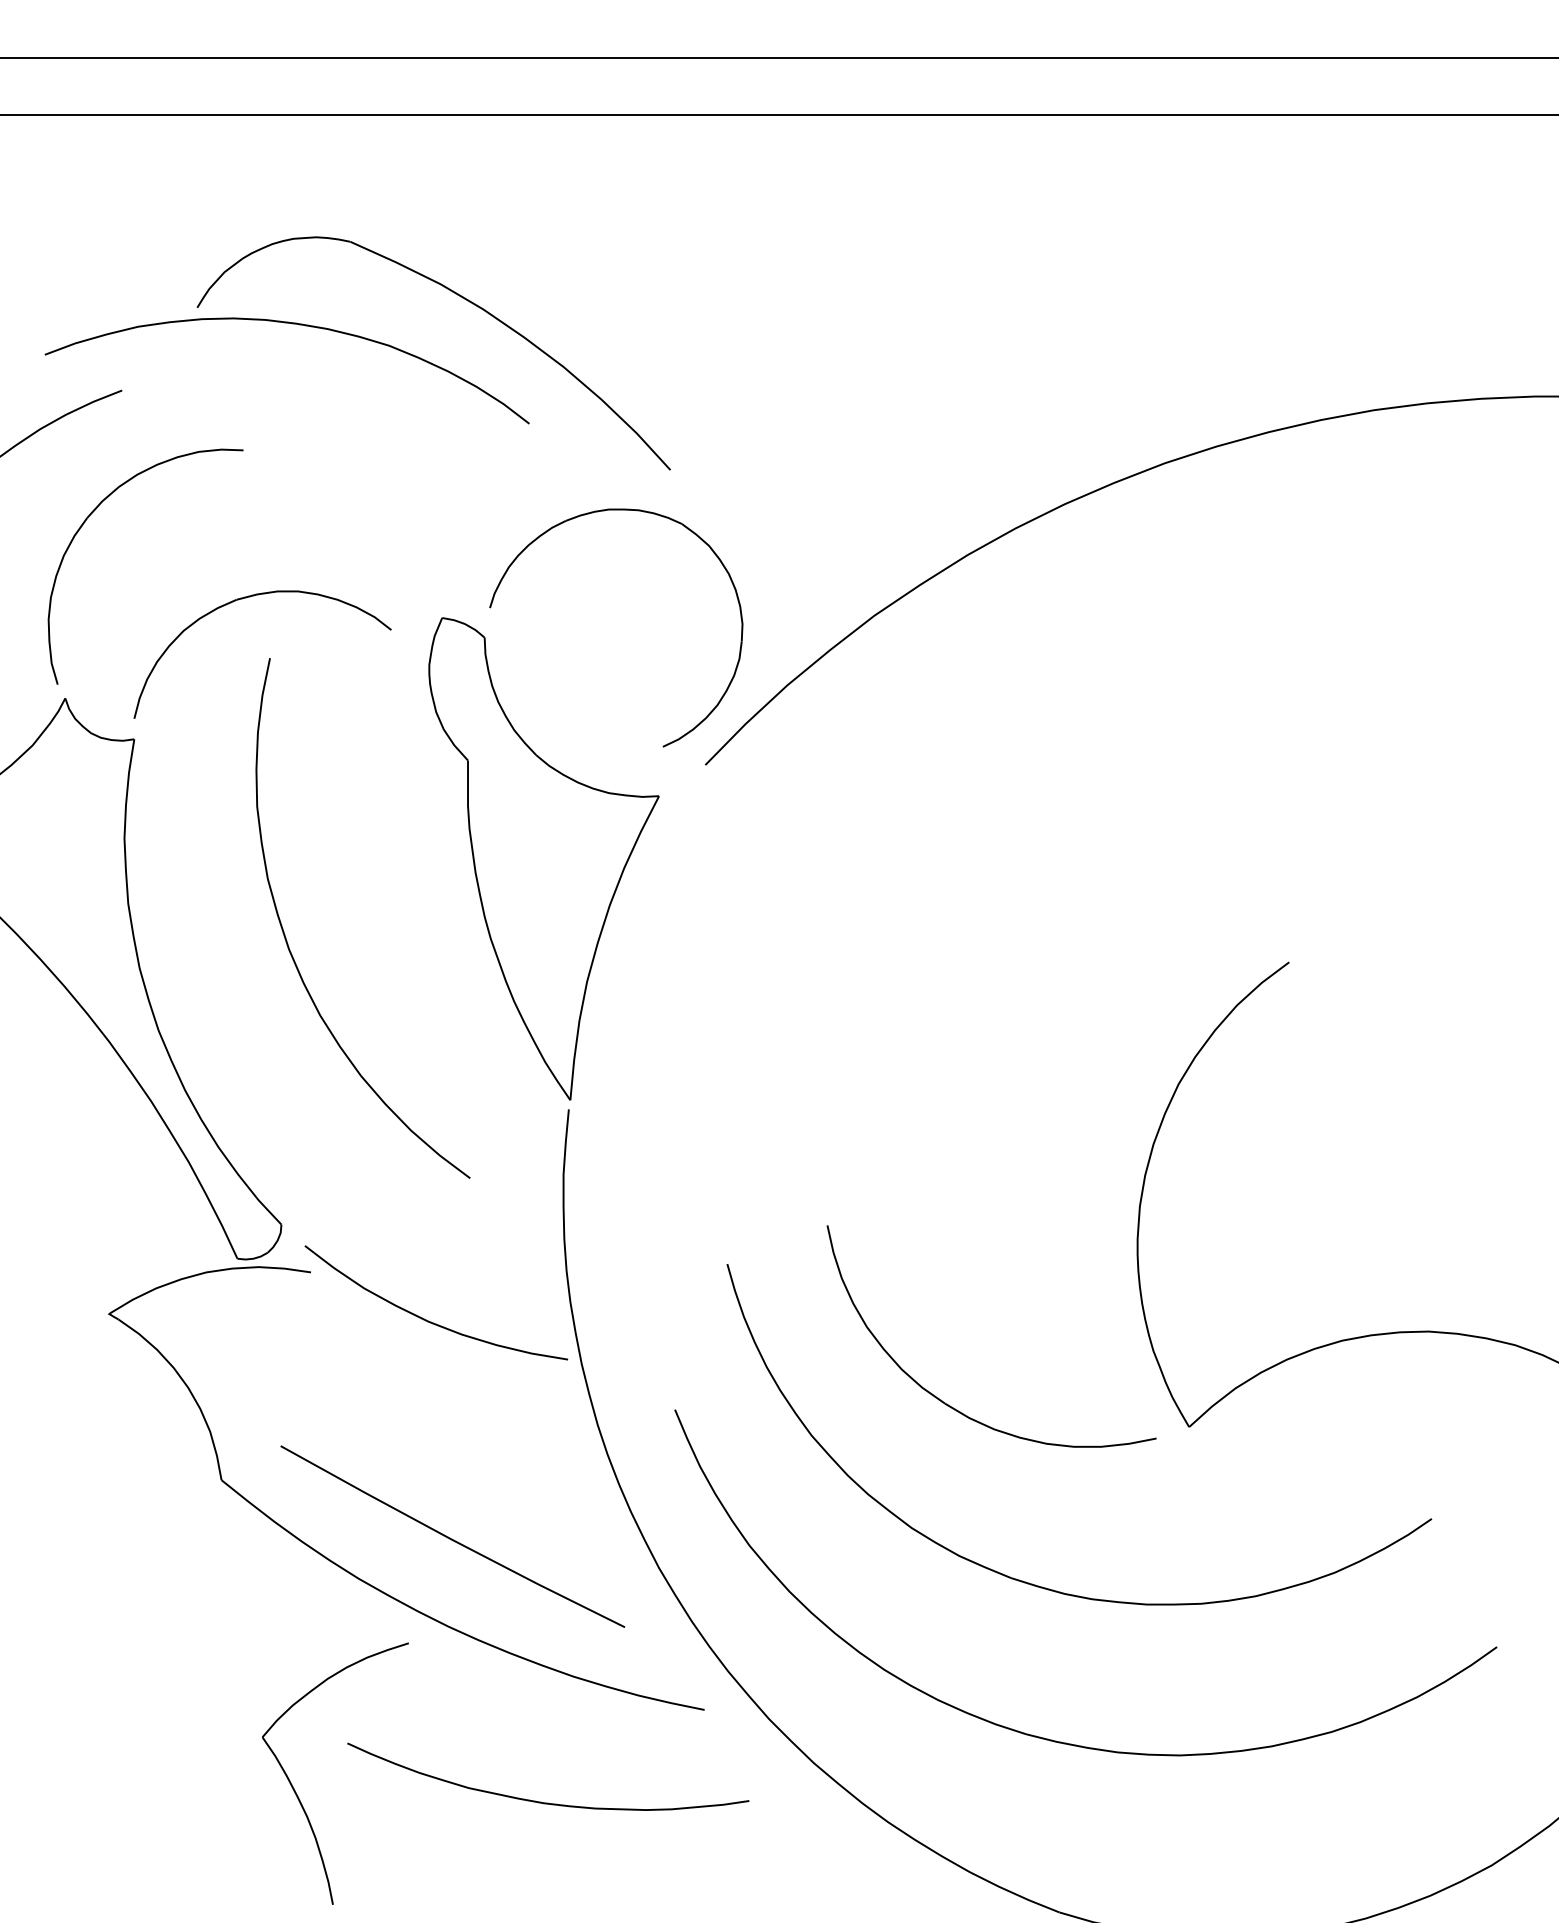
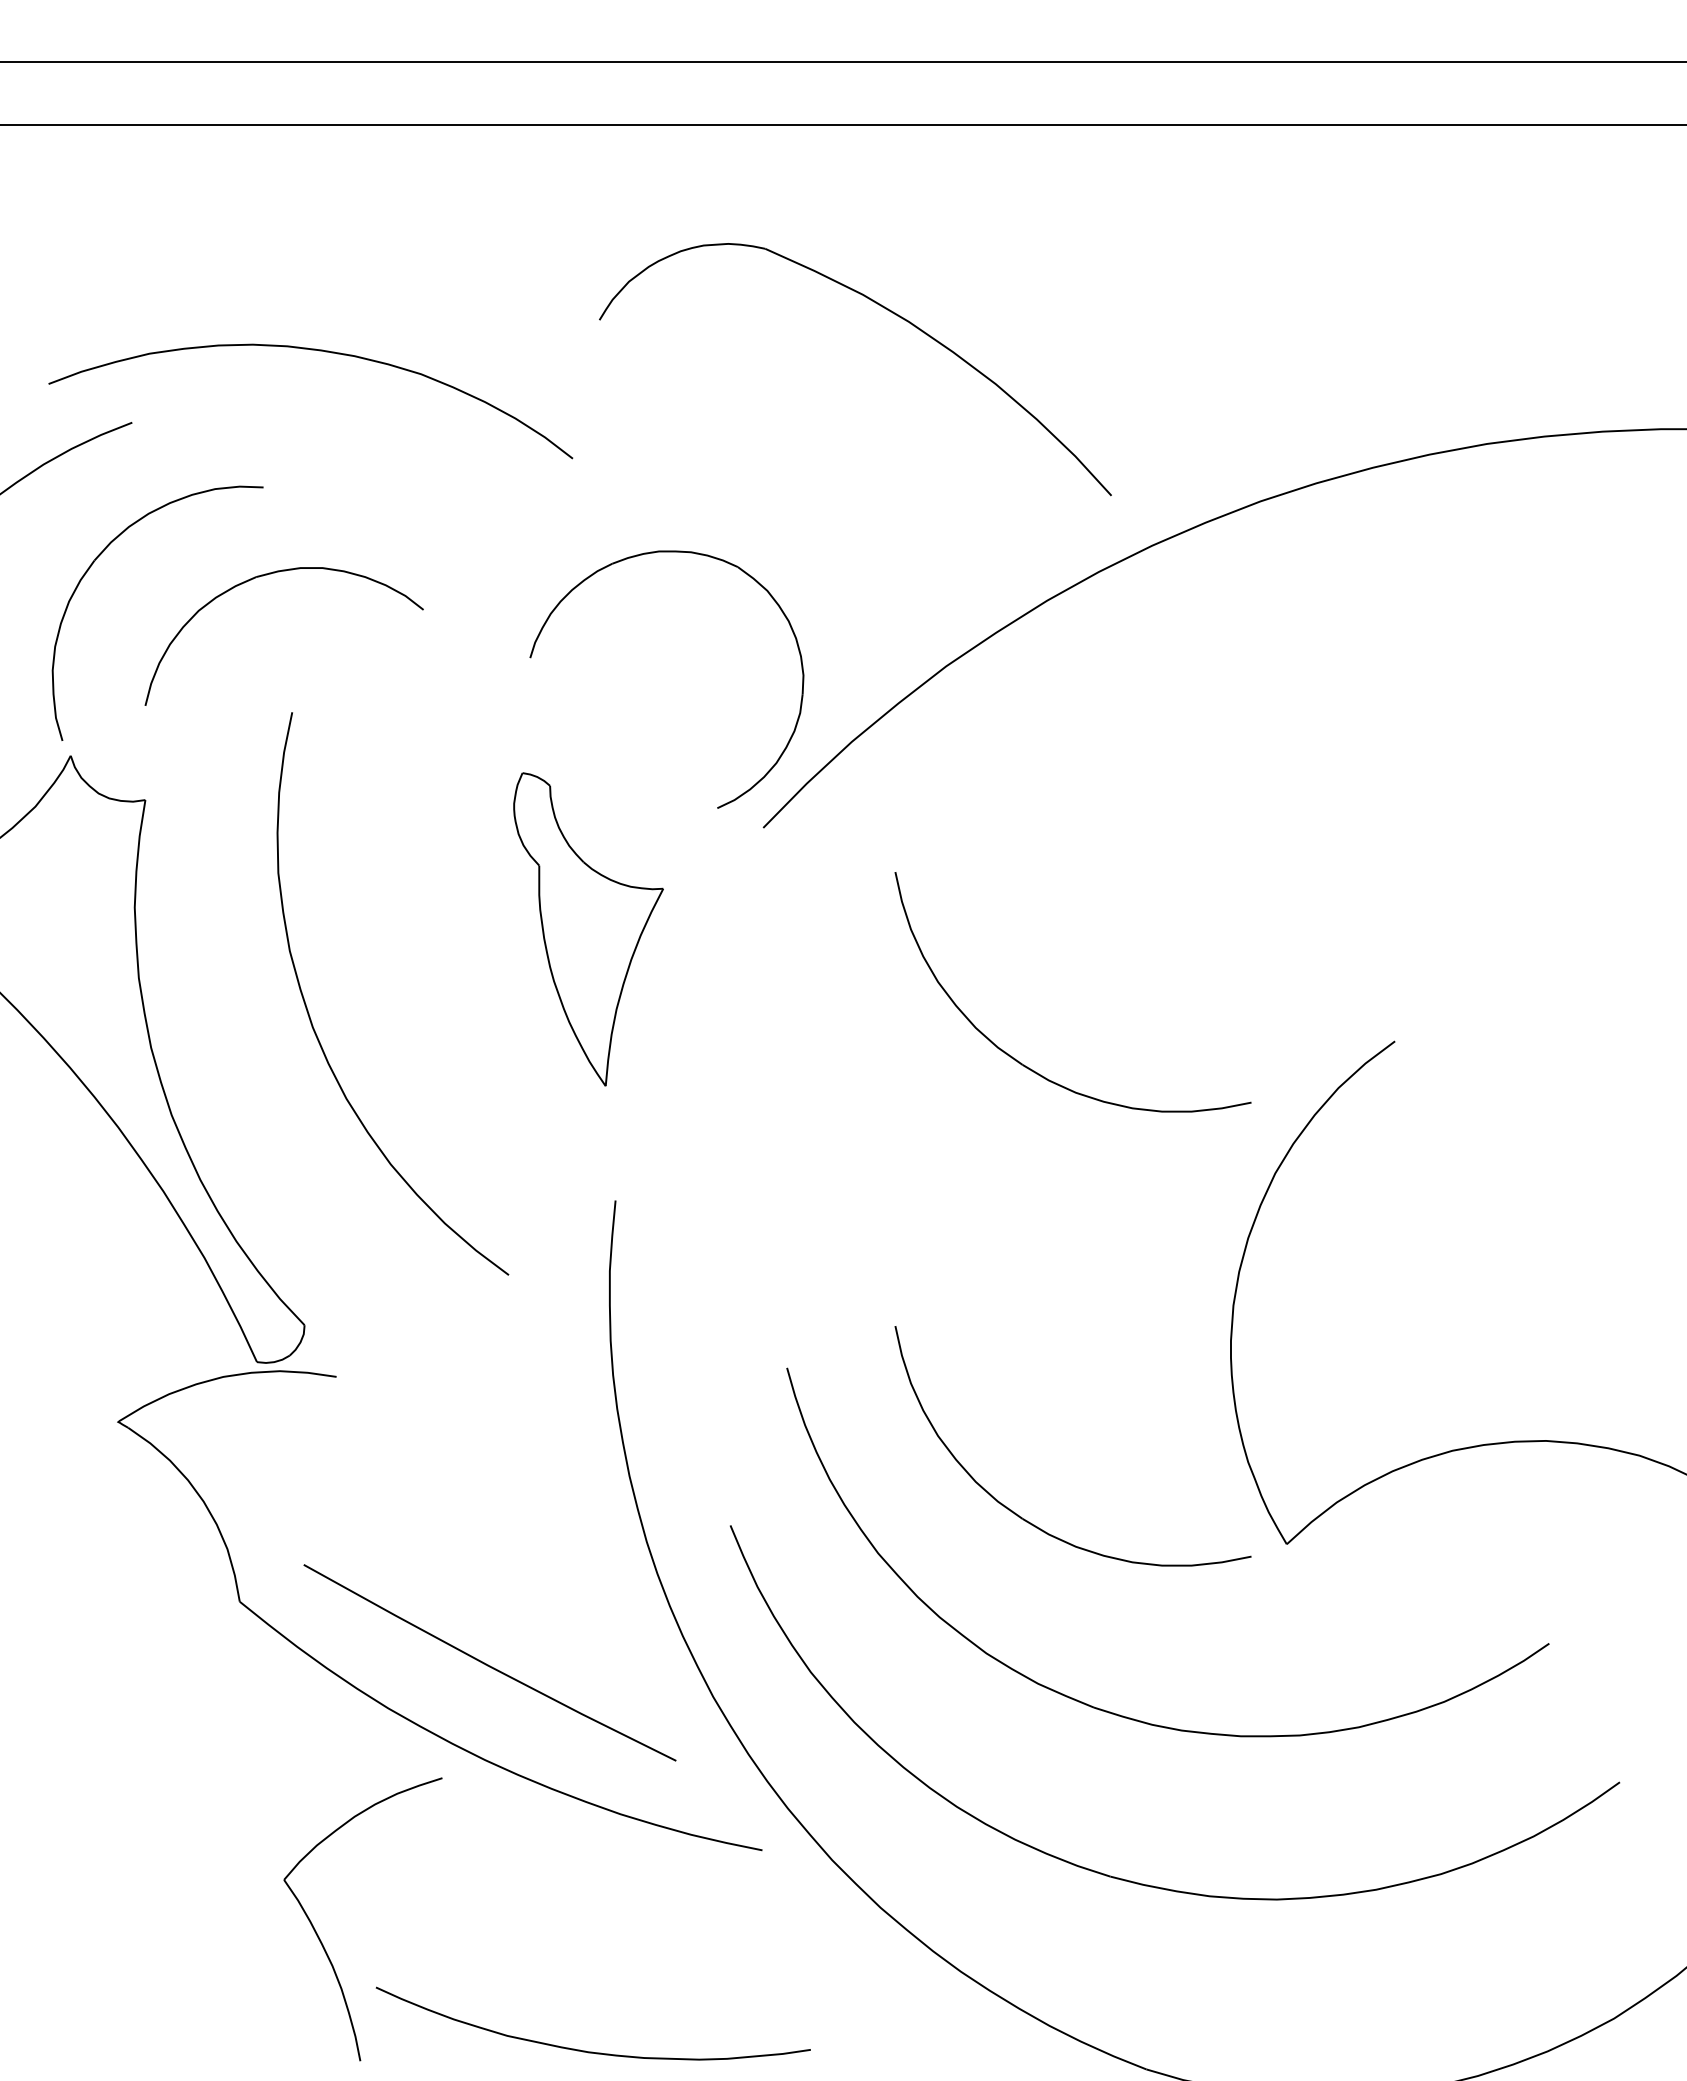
part: (466, 300) -> (890, 312), moved
part: (247, 598) -> (267, 575), moved
part: (543, 858) -> (588, 929), size x0.6
part: (951, 986) -> (1029, 1067), added
curve: (430, 1321) -> (465, 1429), removed
curve: (541, 1801) -> (585, 2050), moved

